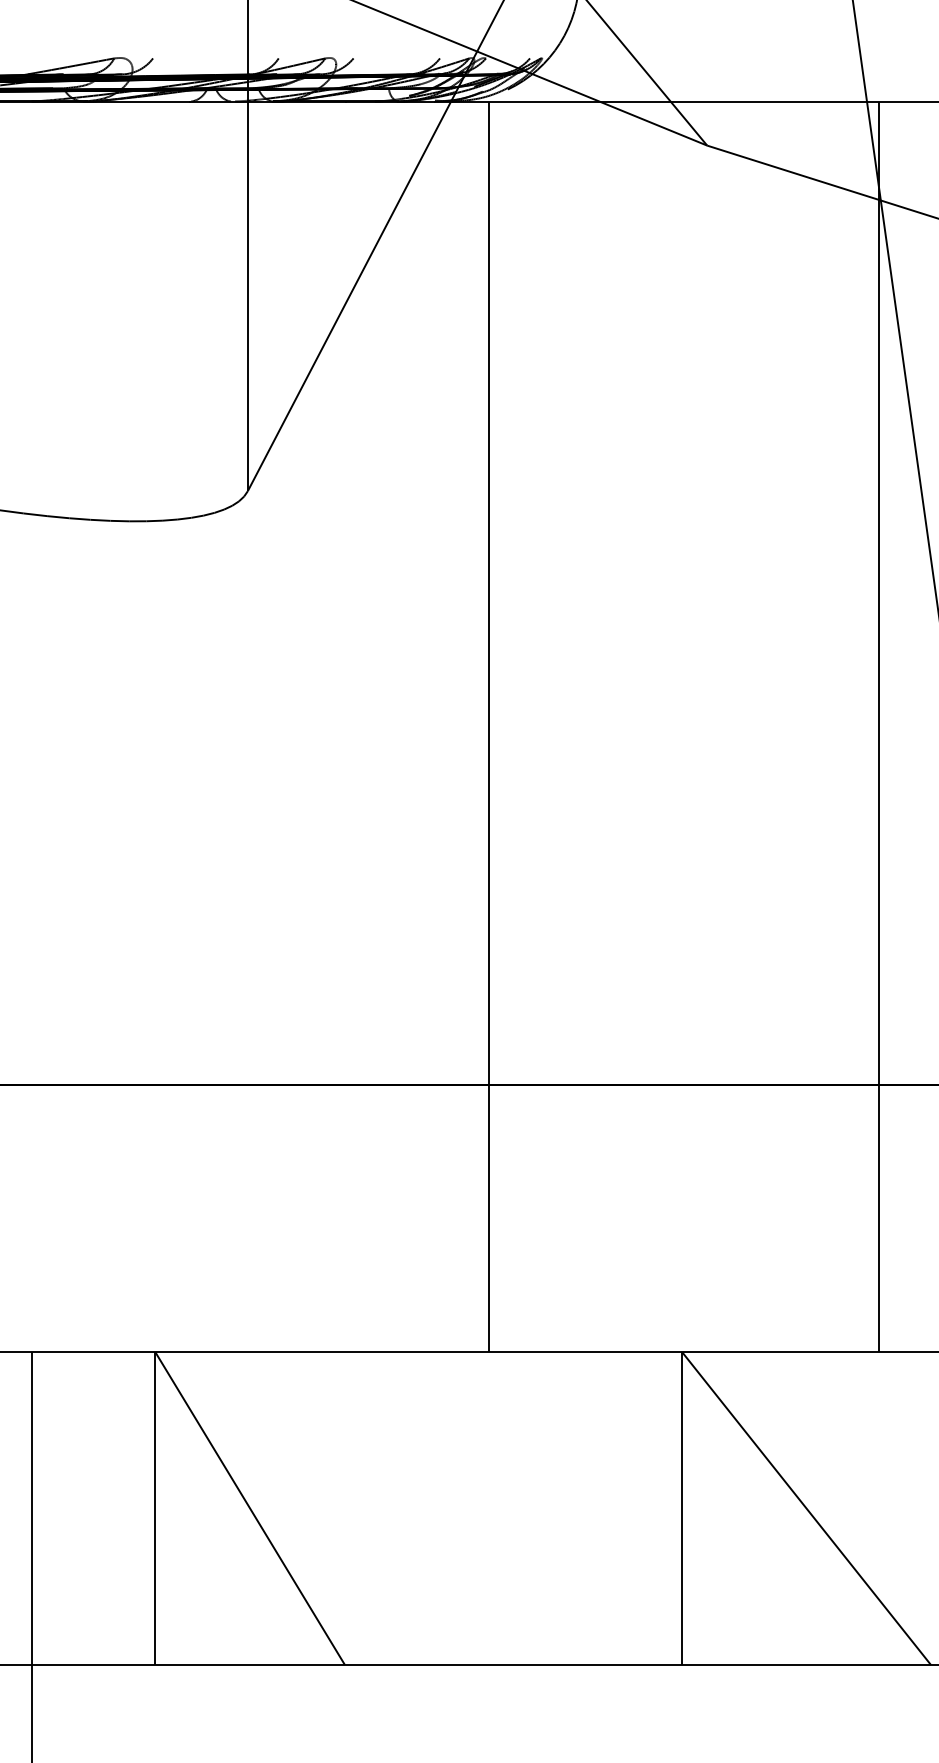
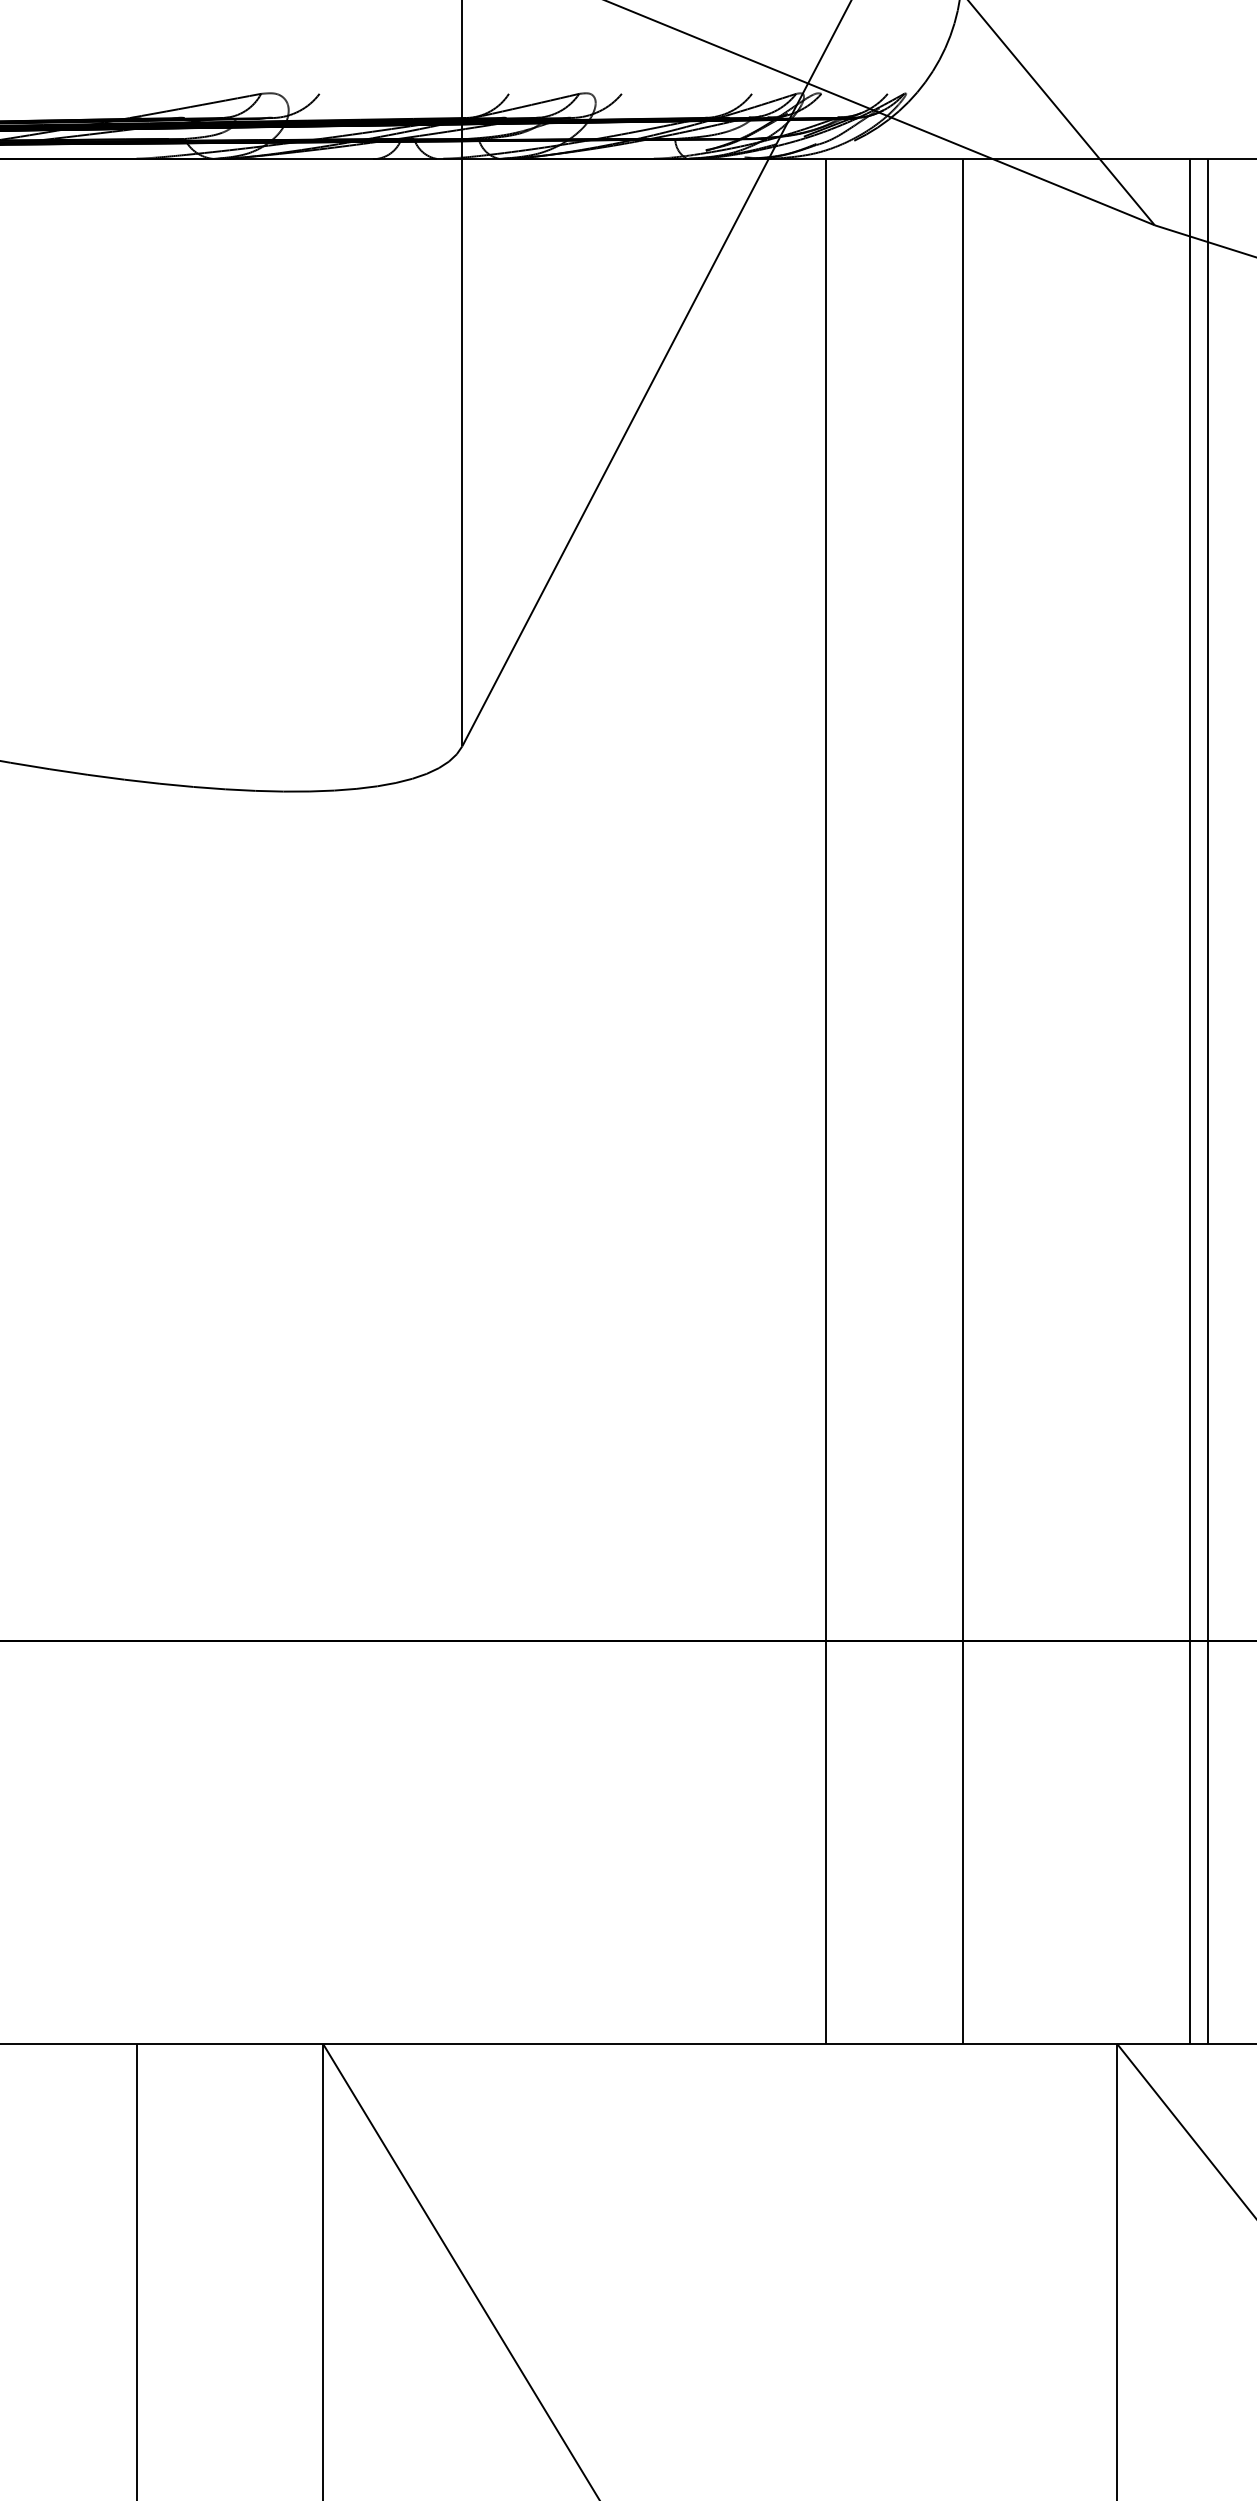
line: (579, 726) -> (962, 1100), added
line: (730, 726) -> (1189, 1100), added
line: (742, 726) -> (1207, 1100), added

